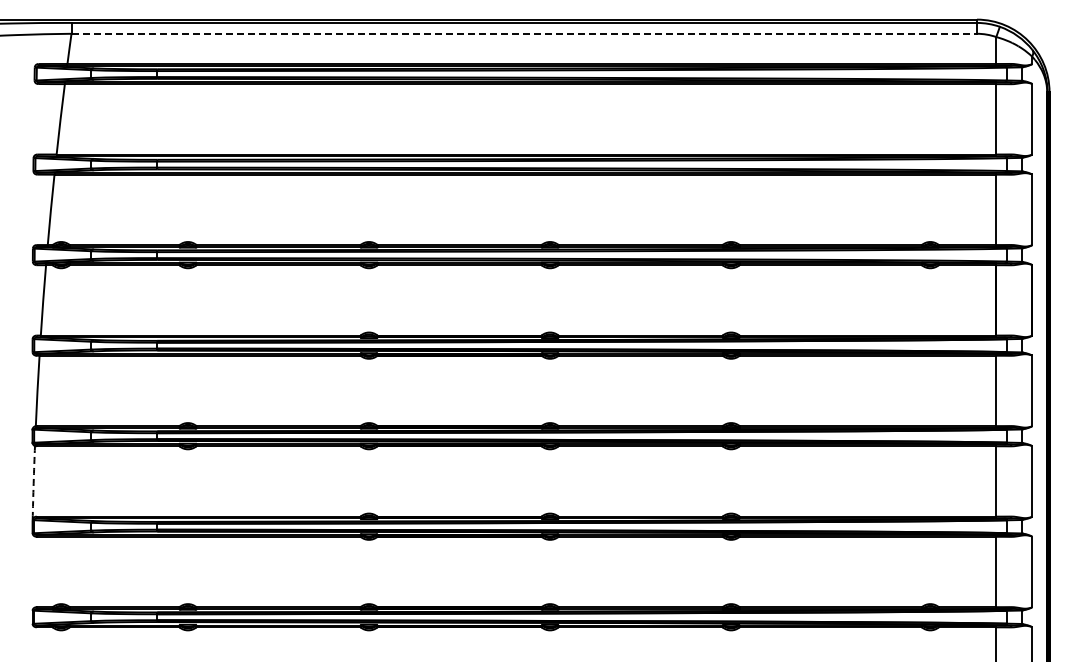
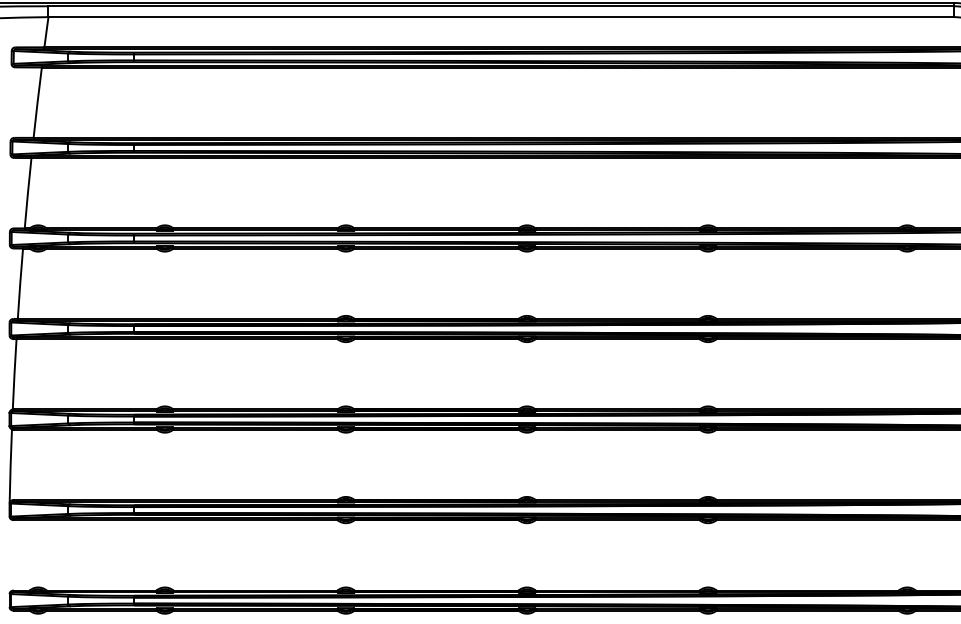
line: (524, 33) -> (501, 16), dashed -> solid
arc: (33, 483) -> (10, 466), dashed -> solid

